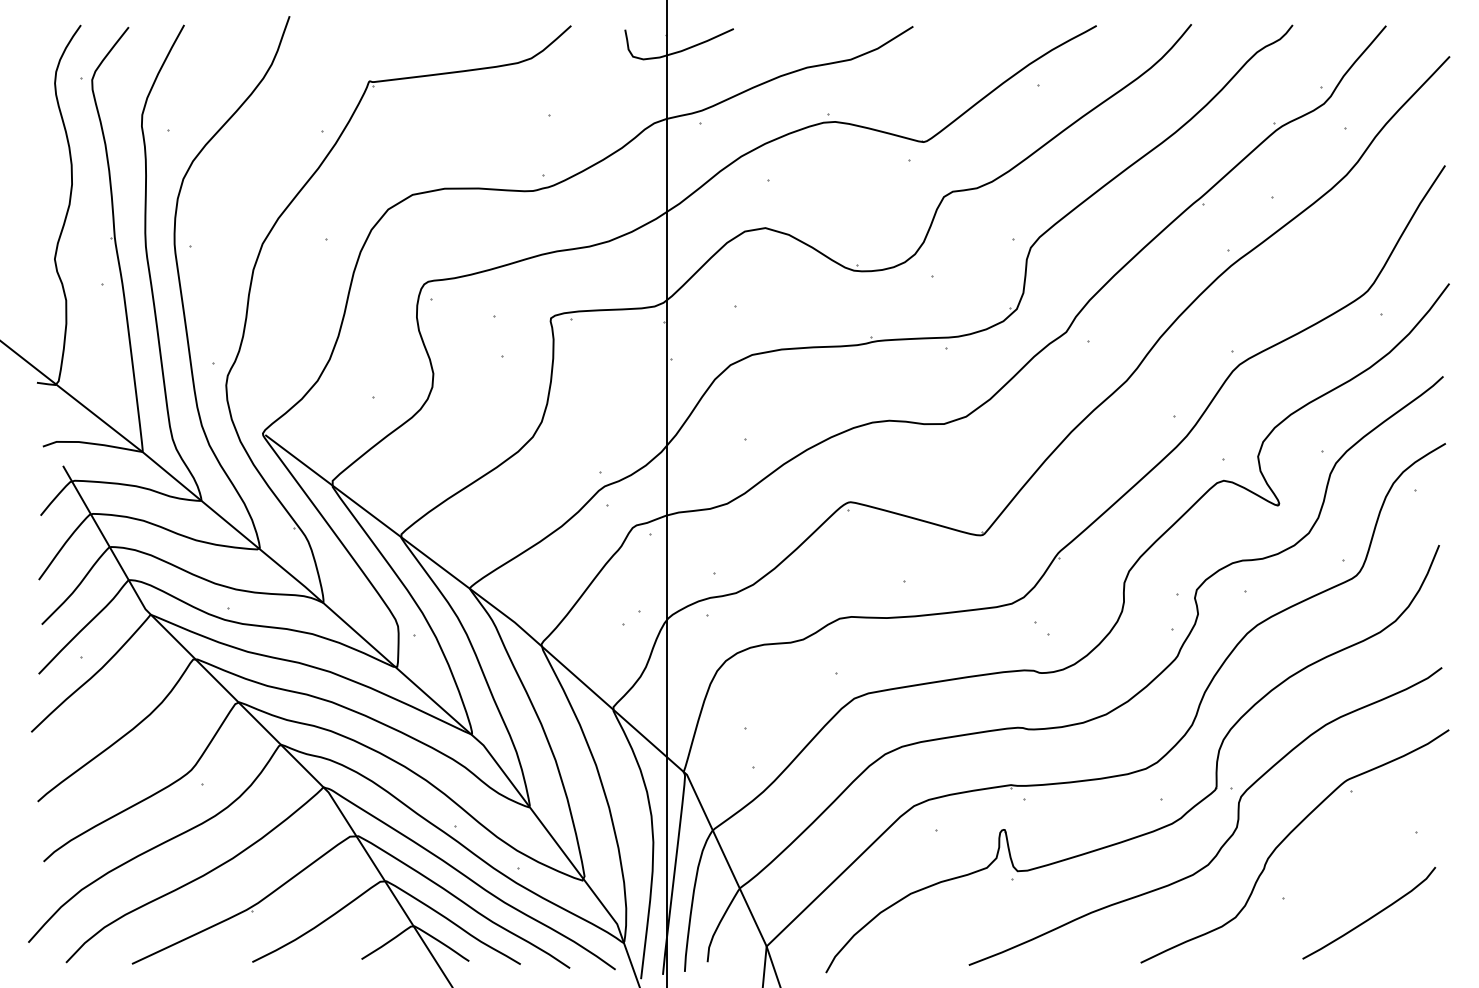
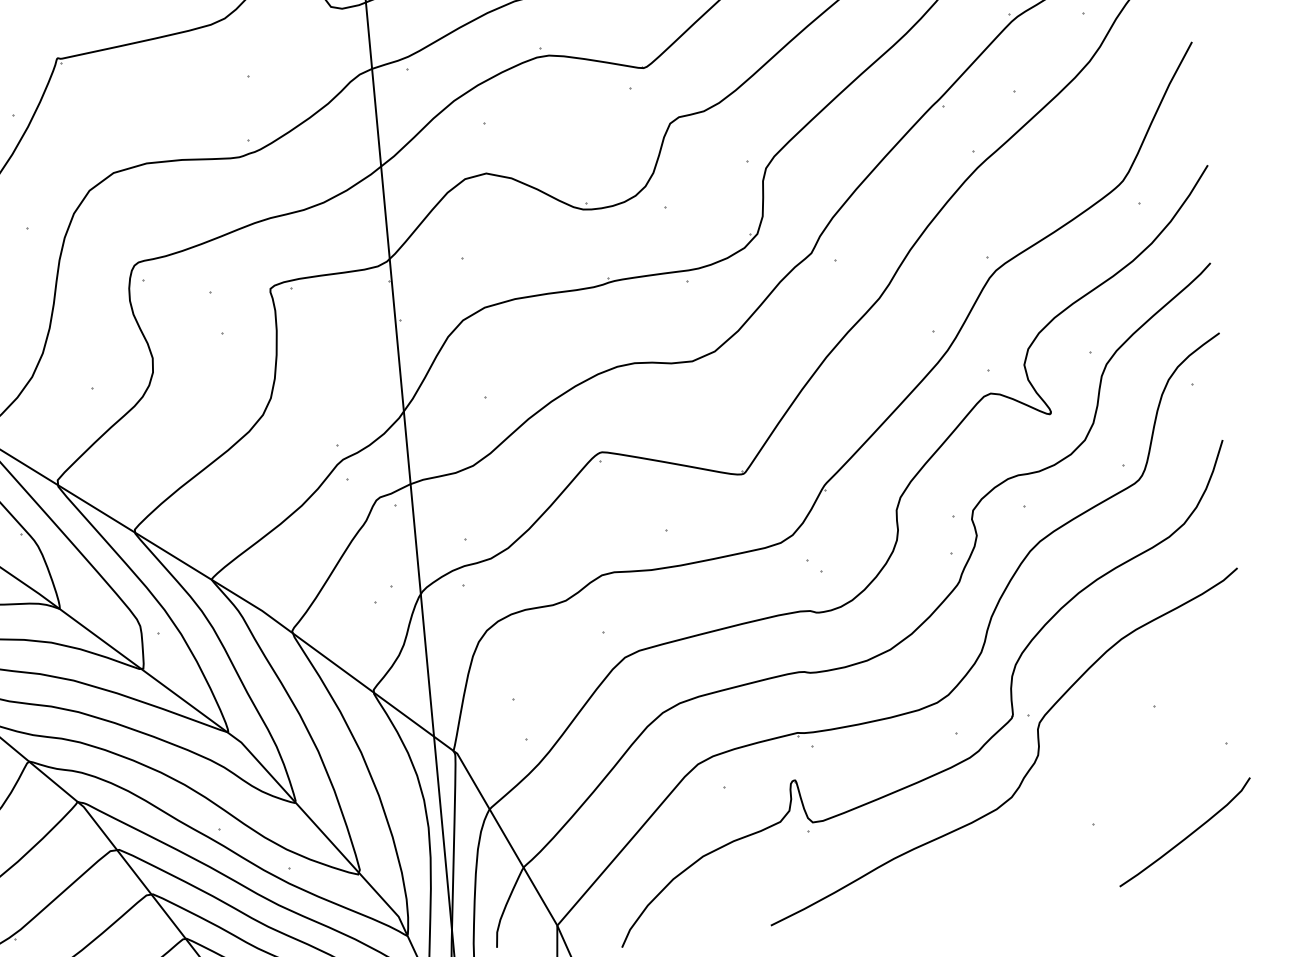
curve: (1286, 838) -> (1091, 762), removed

